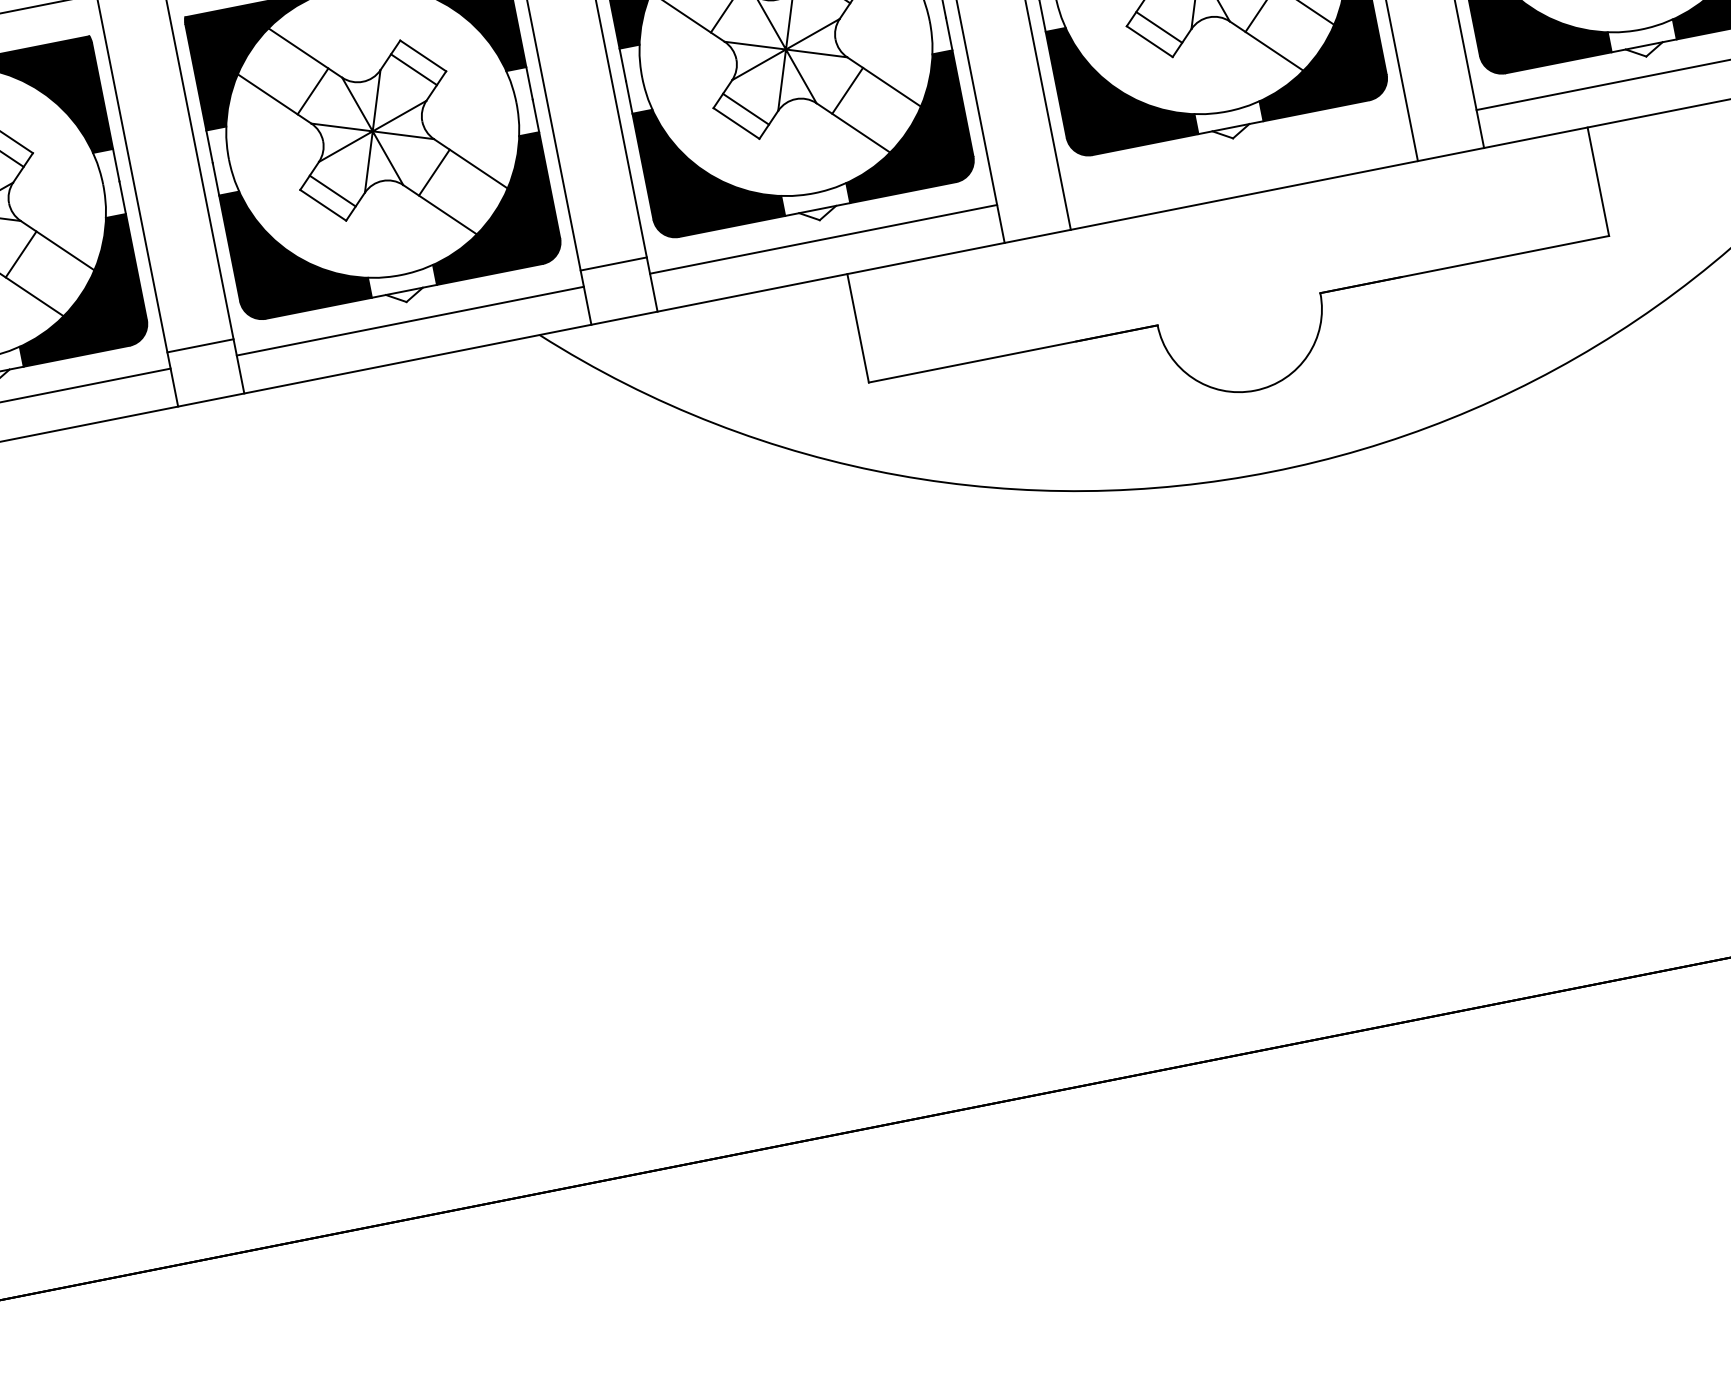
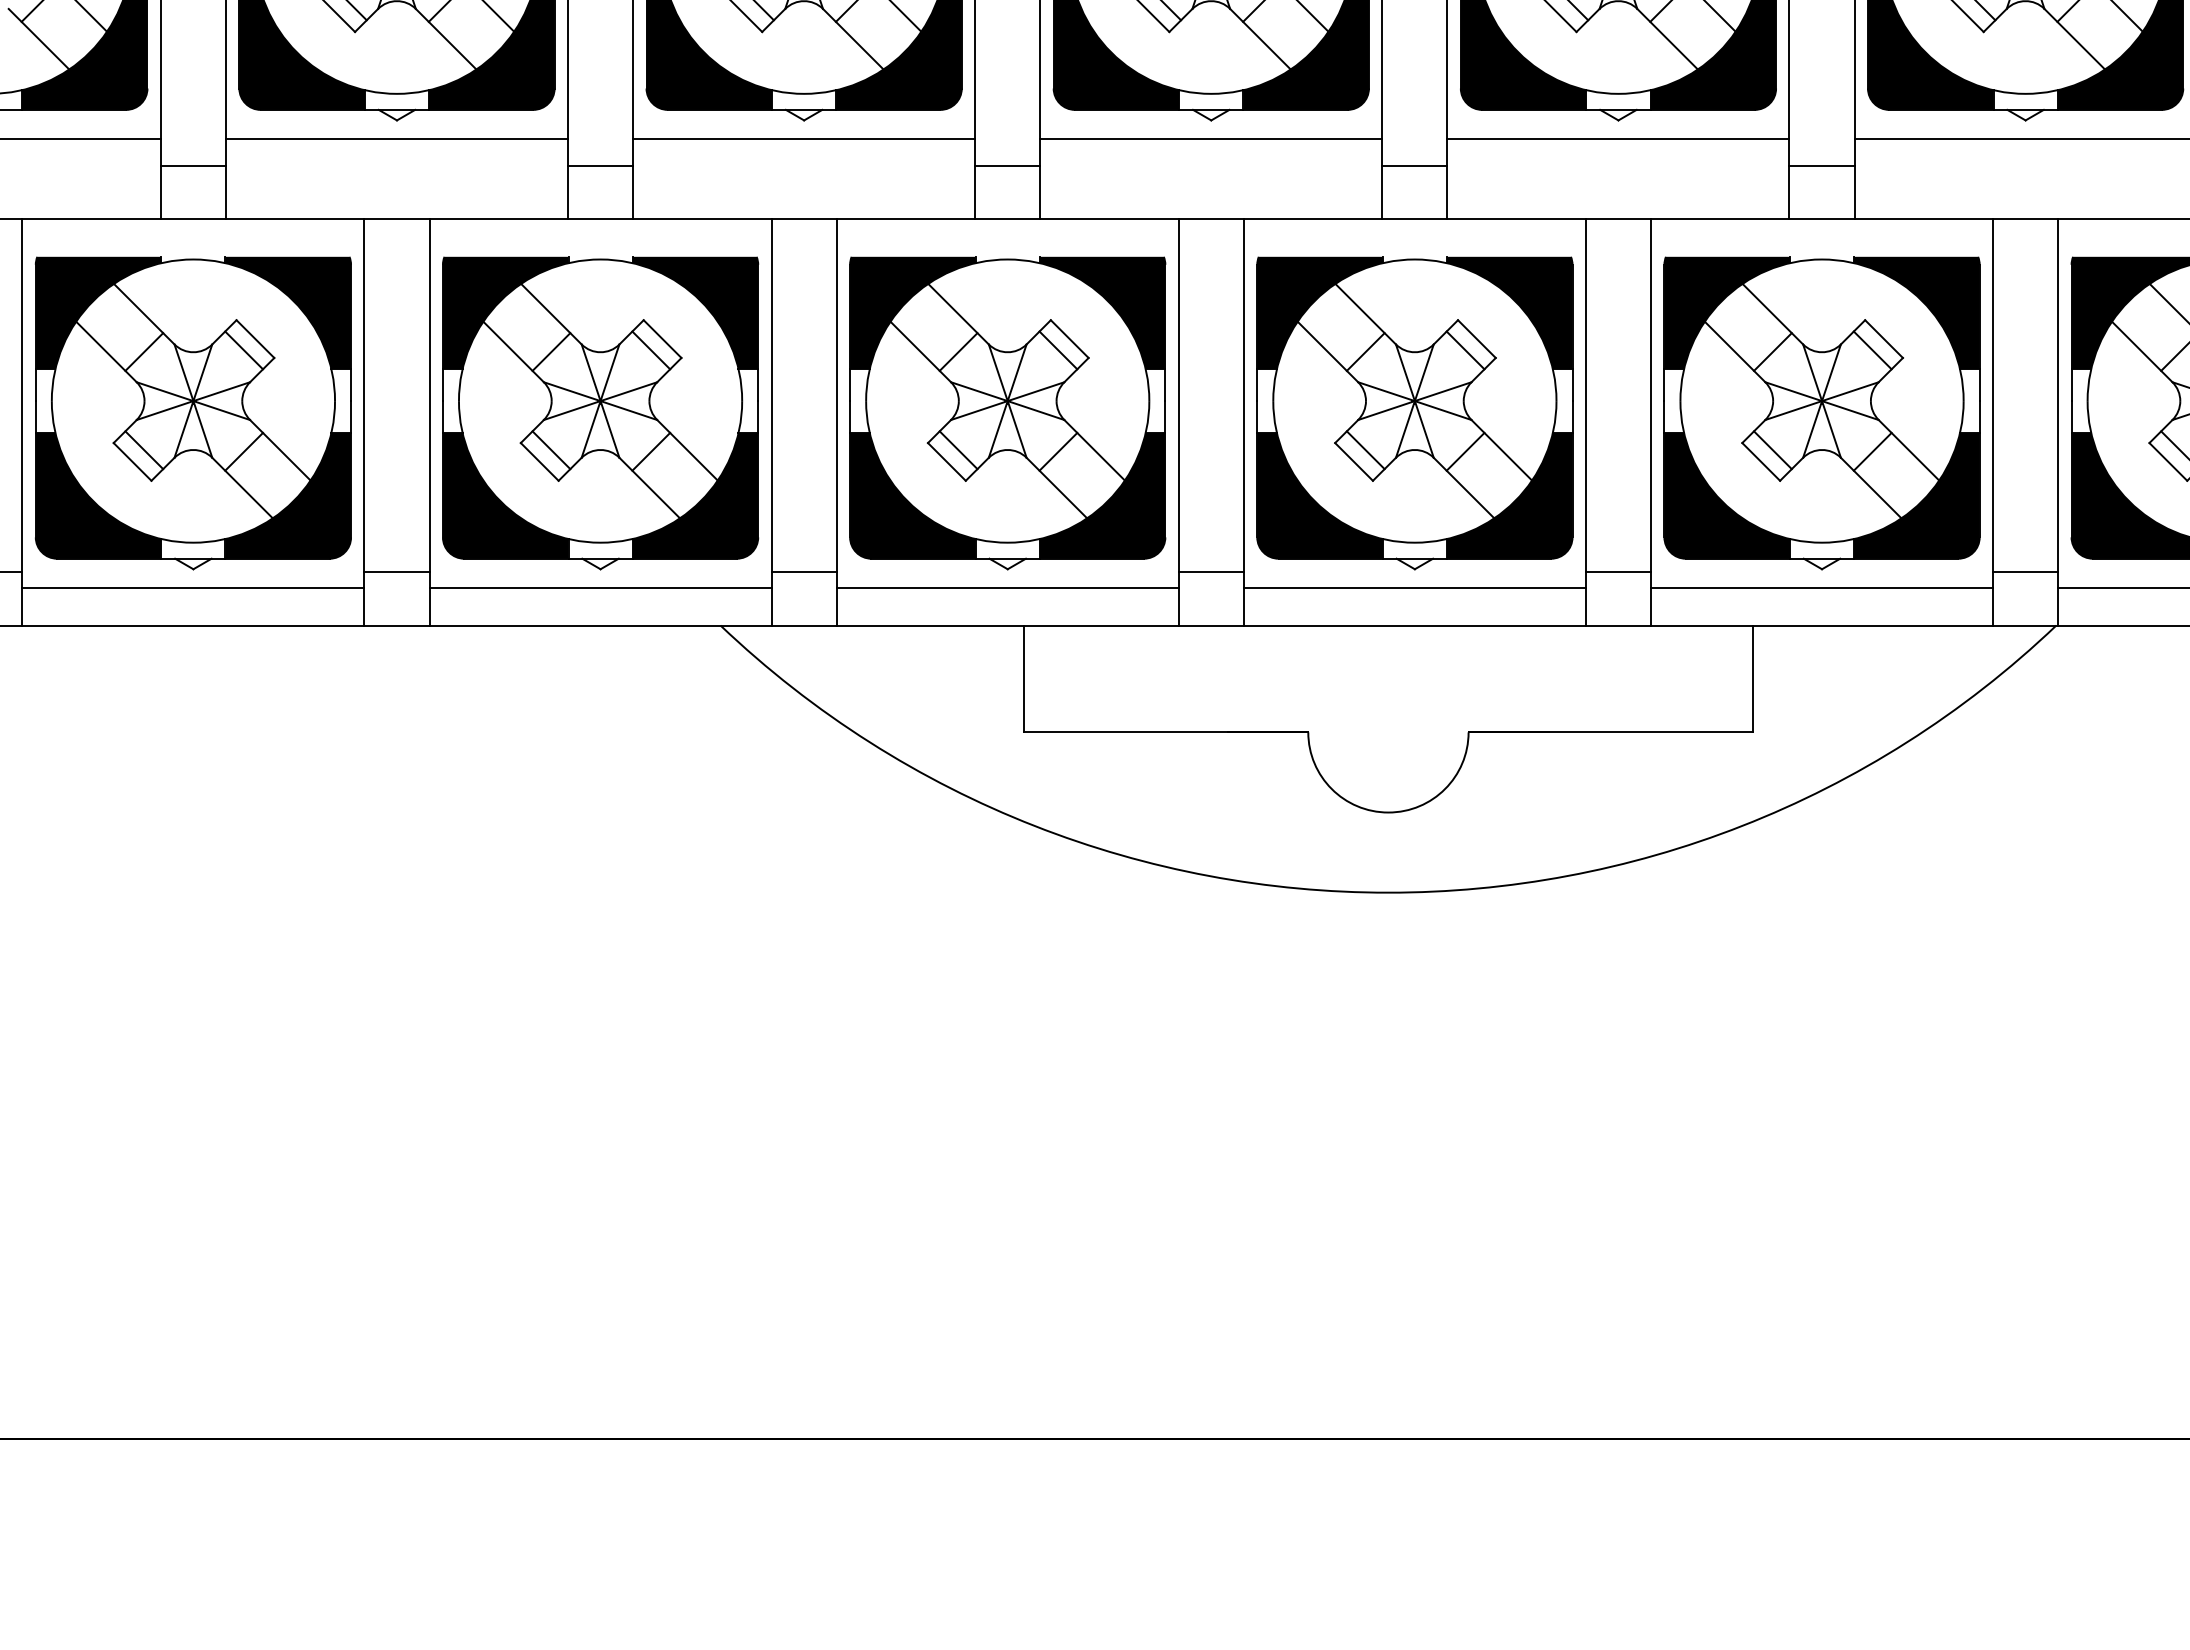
line: (1440, 100) -> (1618, 572), added
line: (1236, 157) -> (1414, 588), added
line: (1026, 182) -> (1210, 572), added

